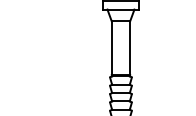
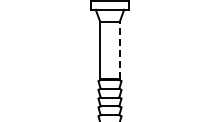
line: (130, 48) -> (119, 50), solid -> dashed

